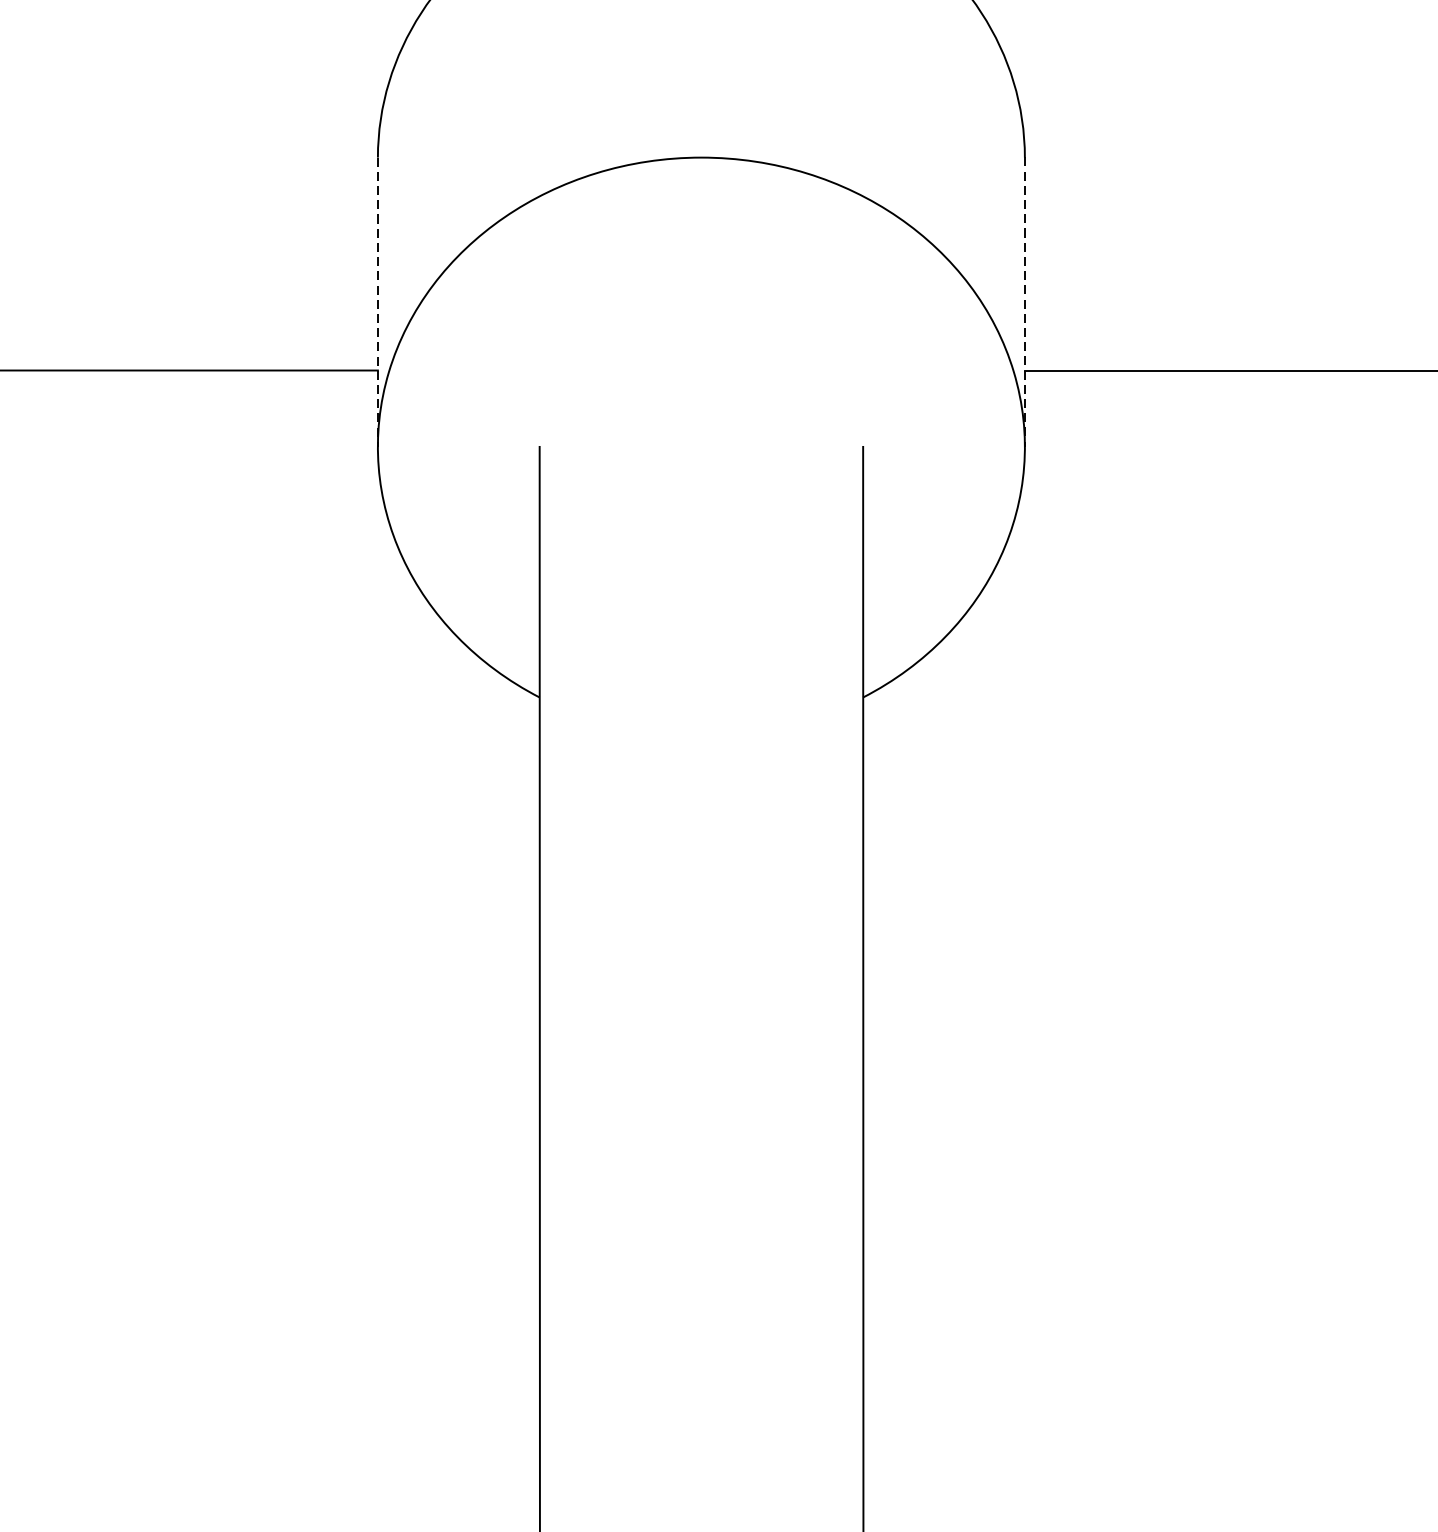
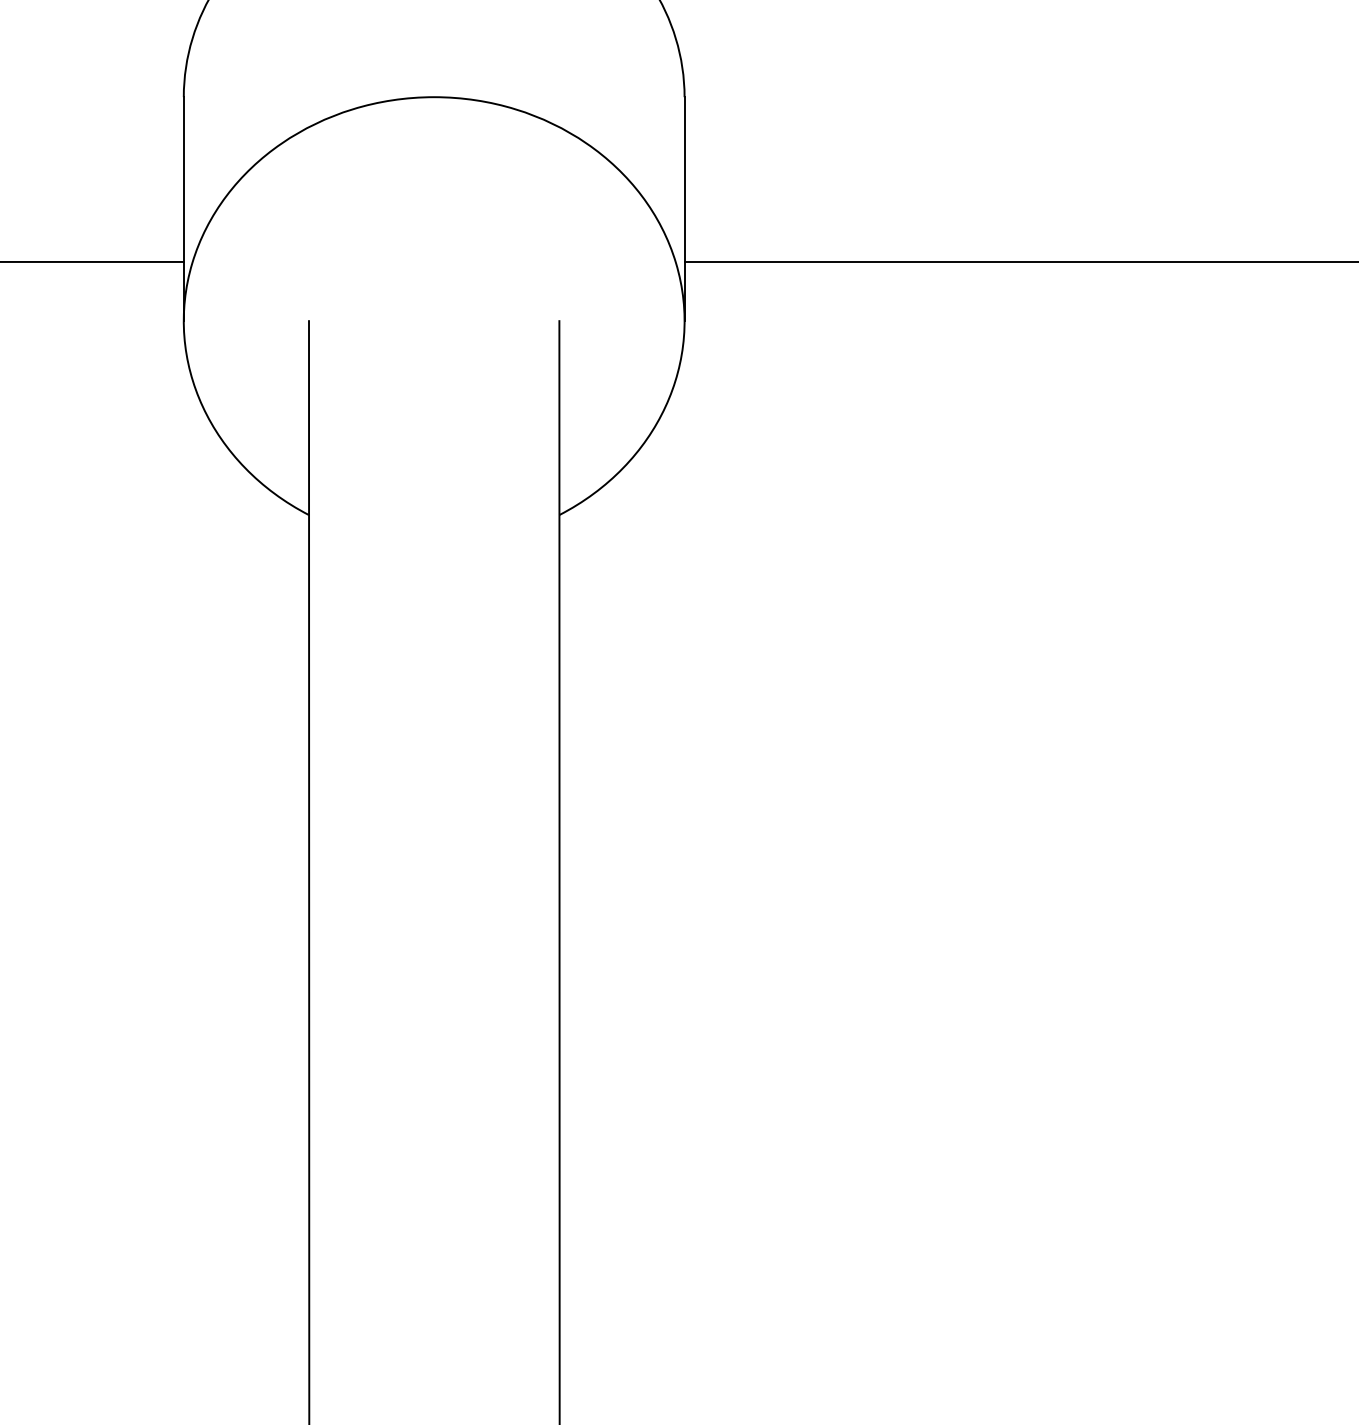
line: (377, 302) -> (183, 209), dashed -> solid
line: (1024, 302) -> (684, 209), dashed -> solid

